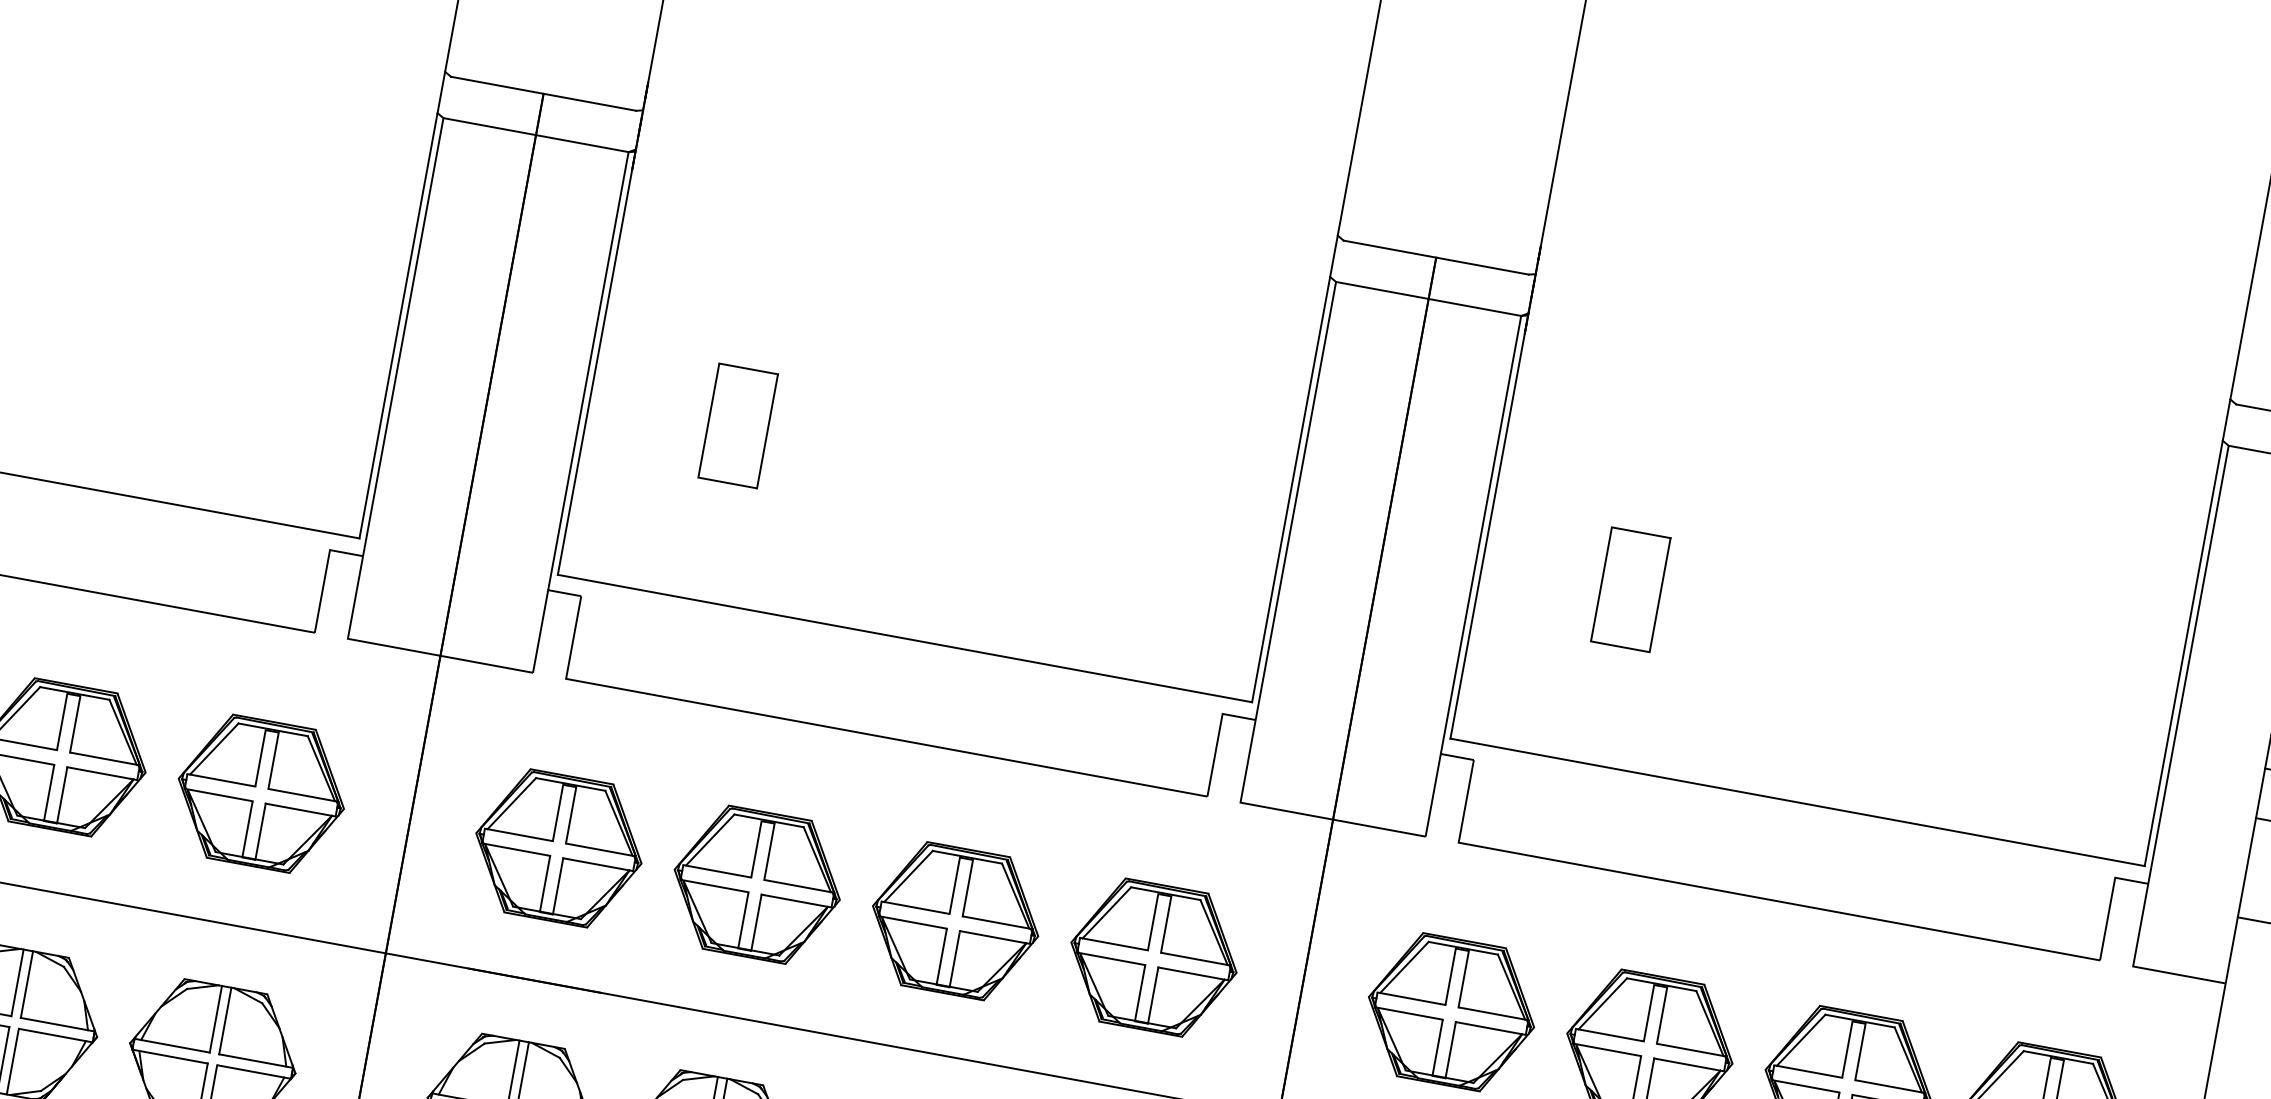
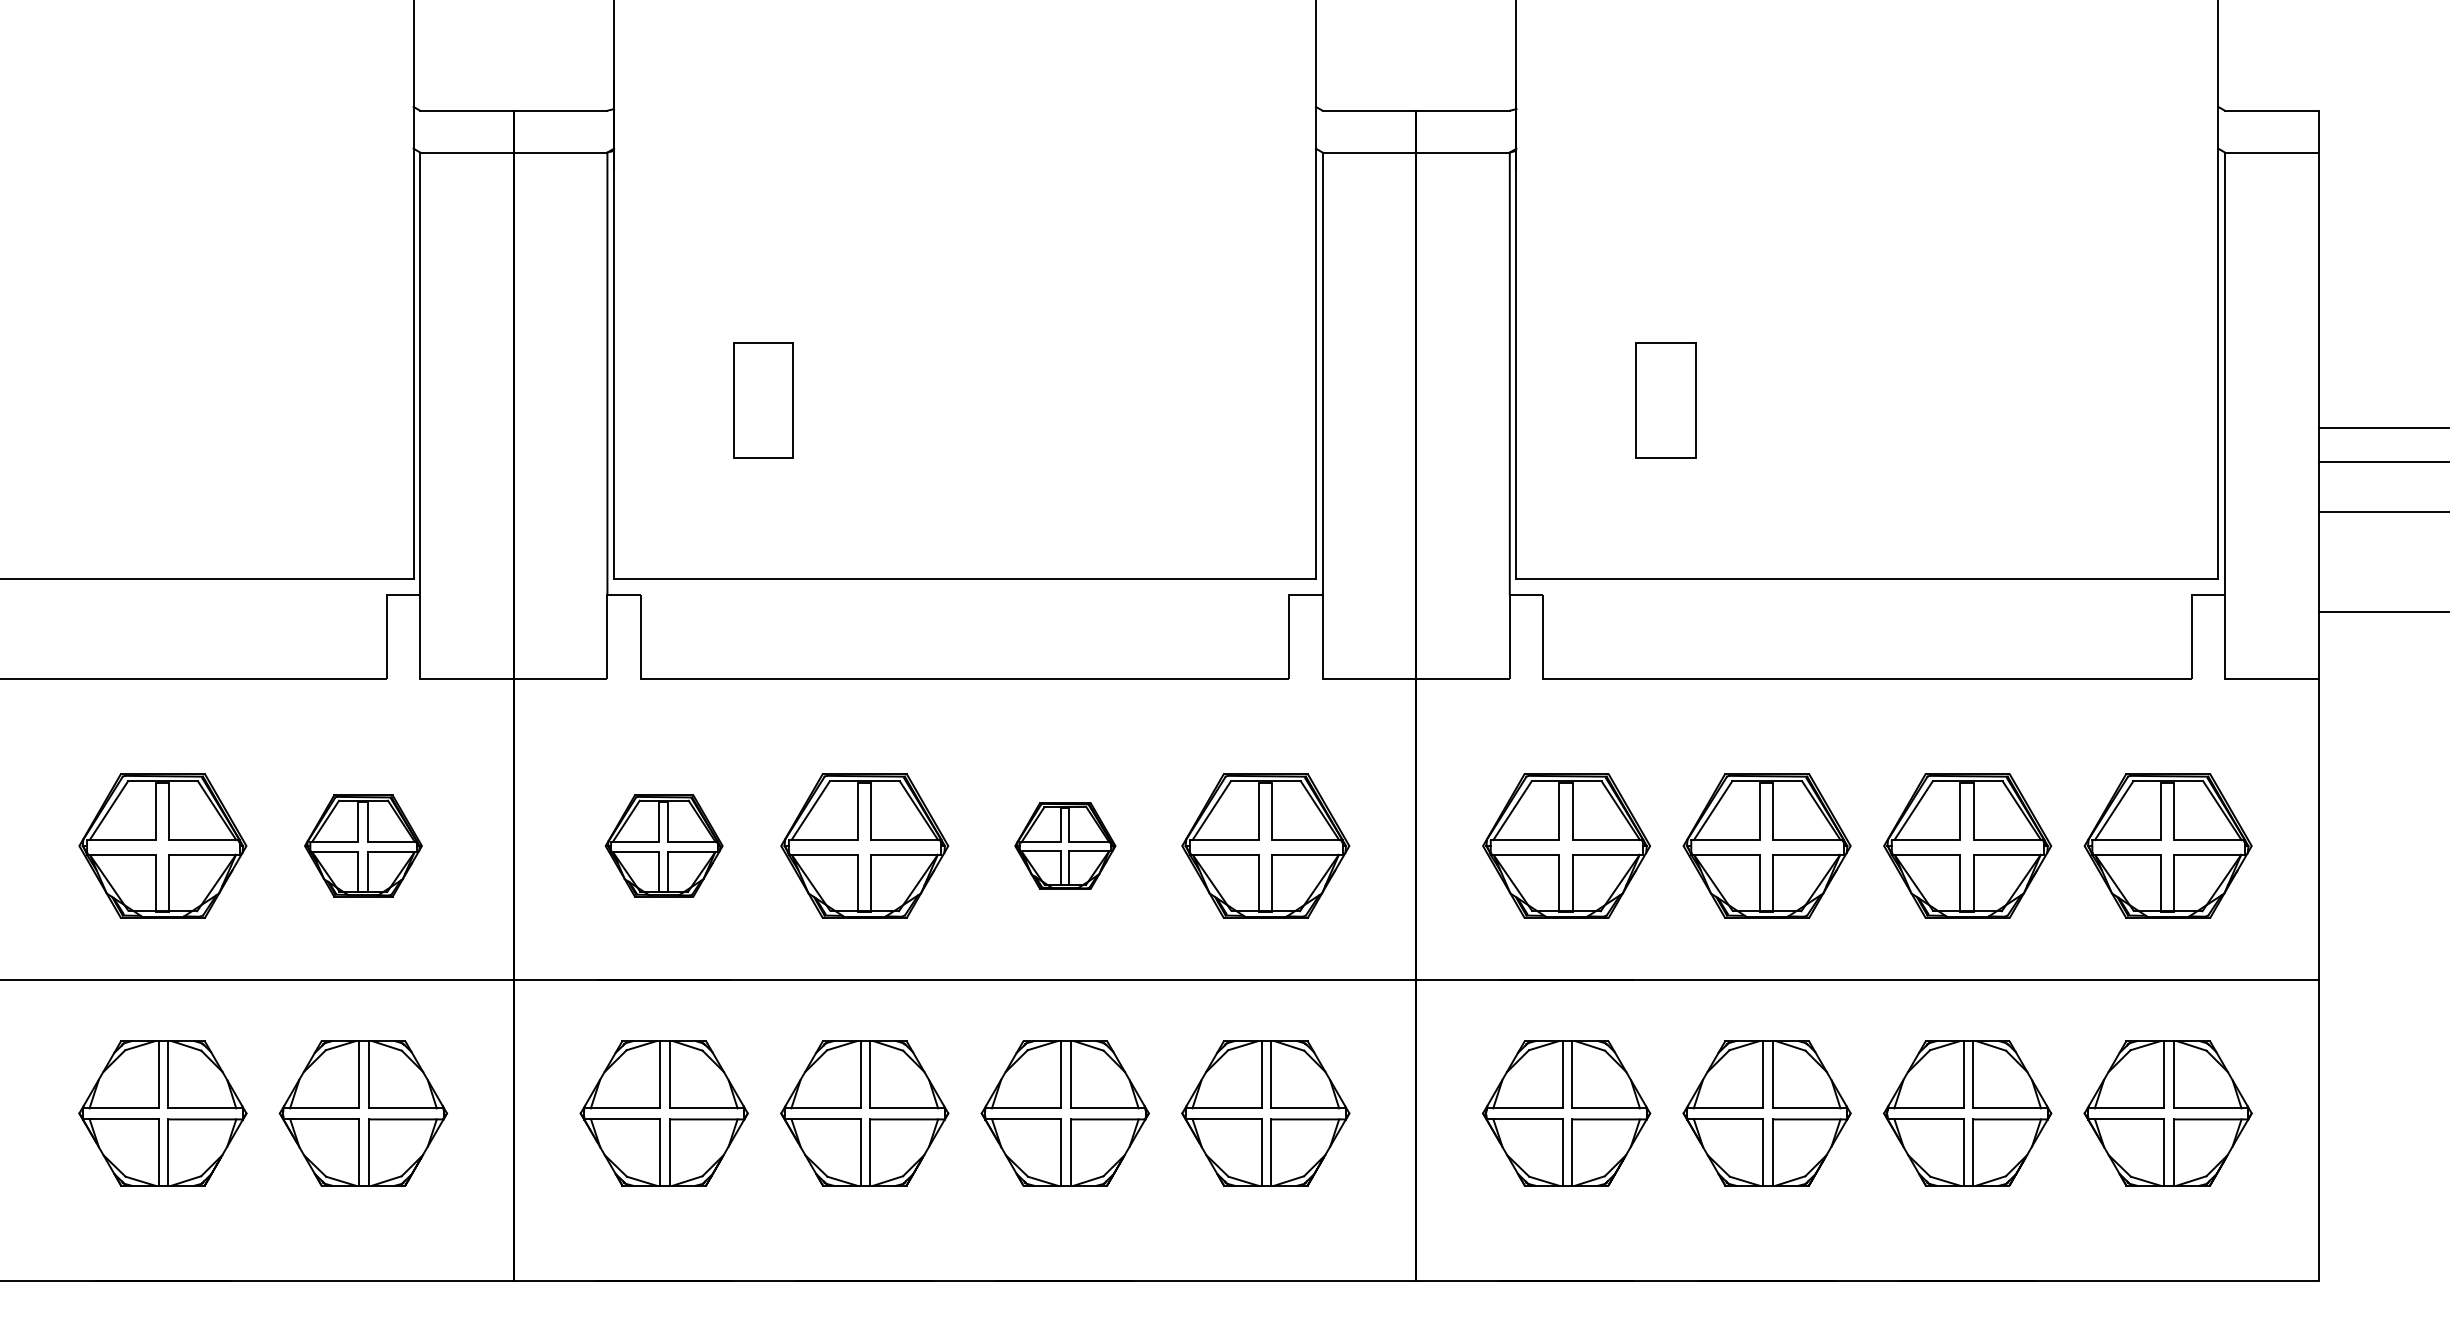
part: (261, 793) -> (363, 845), size x0.7
part: (558, 847) -> (663, 845), size x0.7
part: (955, 920) -> (1065, 845), size x0.6

